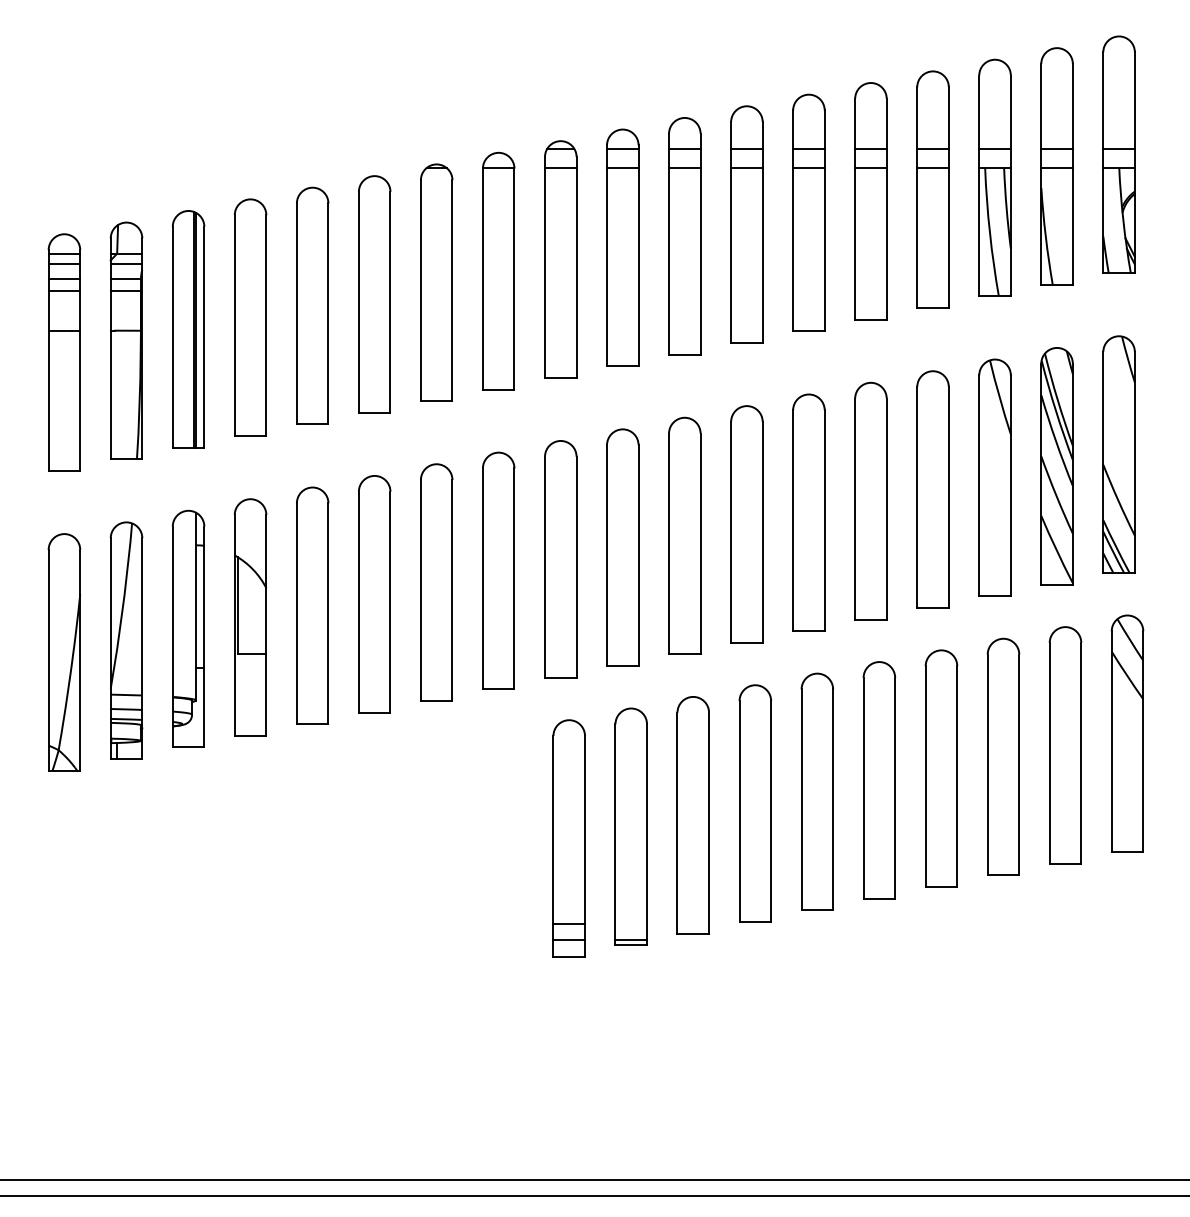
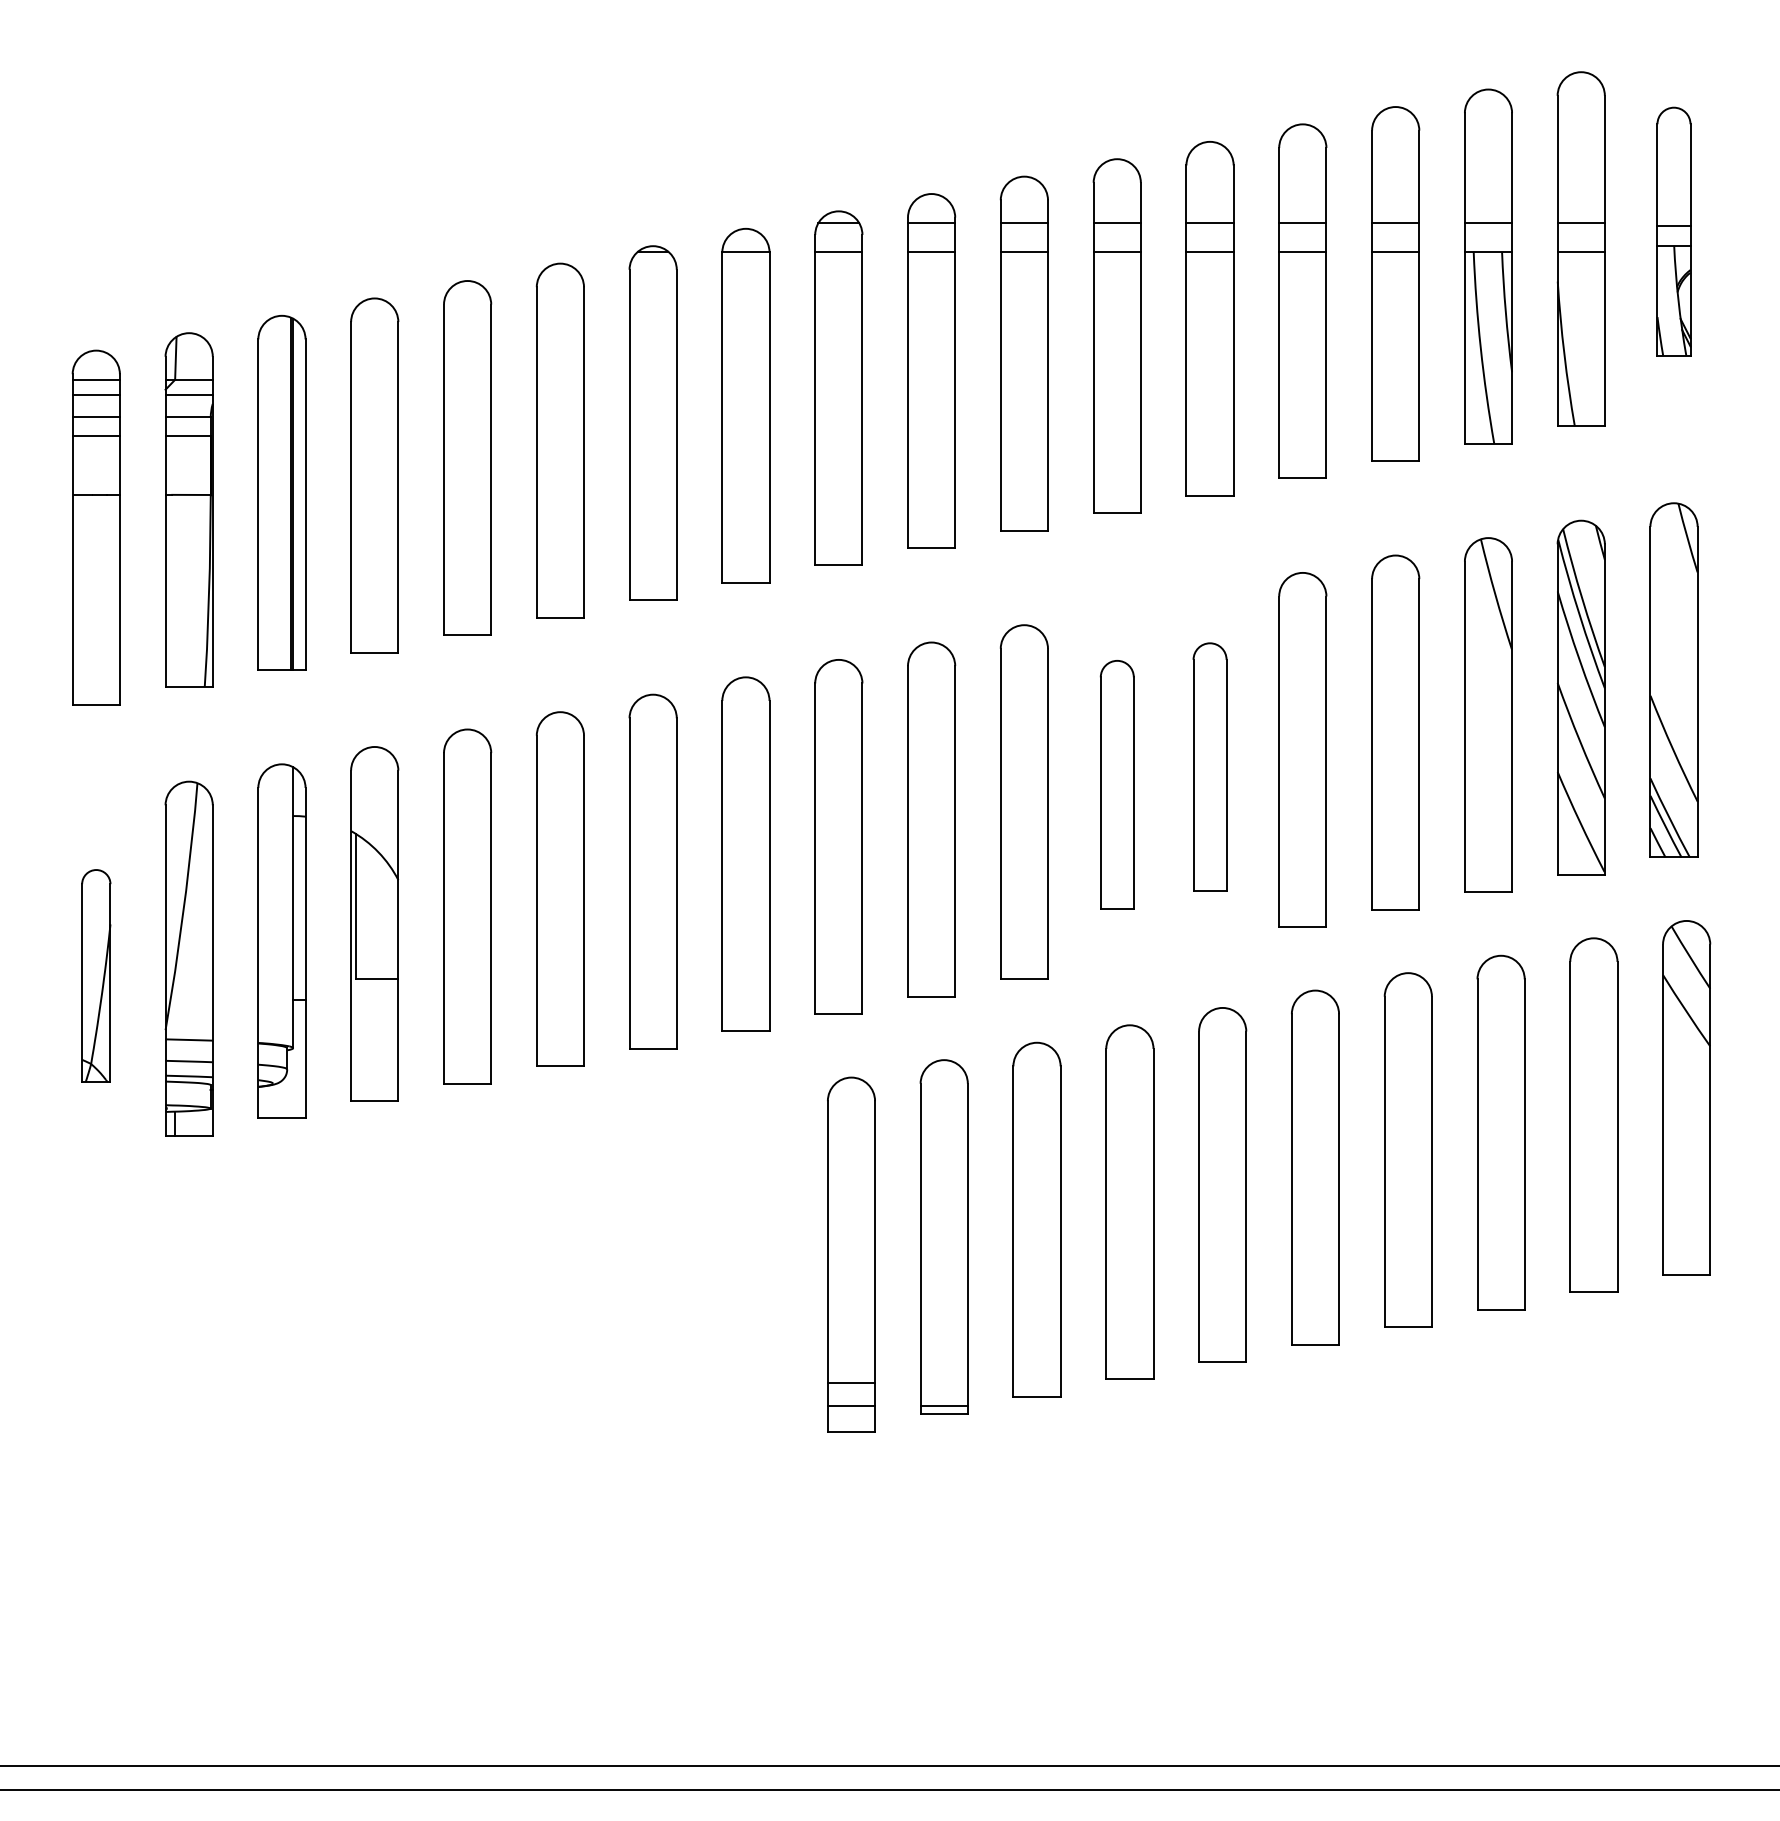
part: (1118, 154) -> (1673, 231), size x0.7
part: (808, 512) -> (1209, 766), size x0.7
part: (746, 524) -> (1116, 784), size x0.7
part: (64, 652) -> (96, 976), size x0.6

